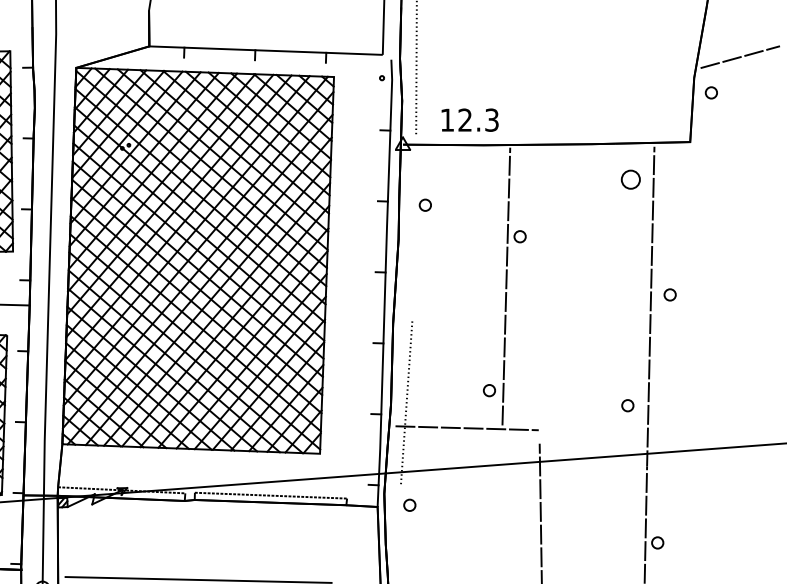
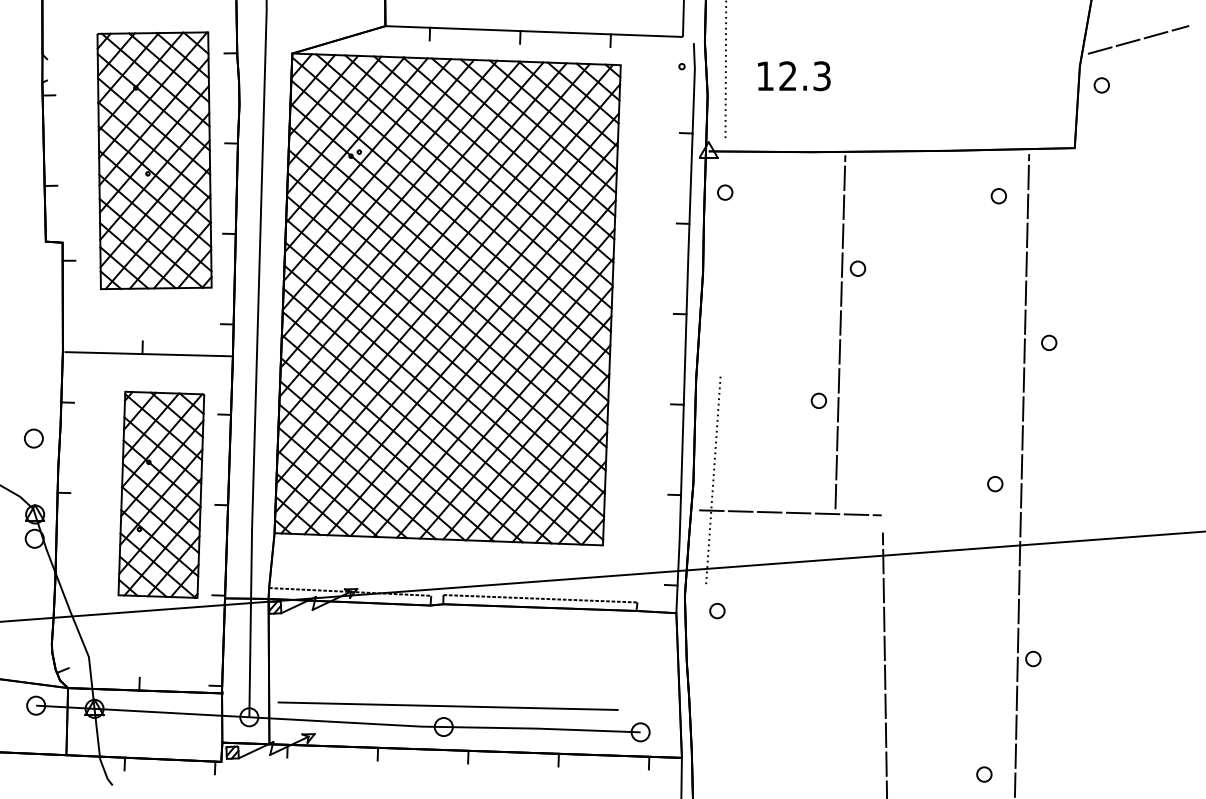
text: (470, 120) -> (794, 76), moved
part: (630, 180) -> (998, 196), size x0.62
part: (425, 205) -> (725, 192), moved
part: (489, 390) -> (818, 400), moved

